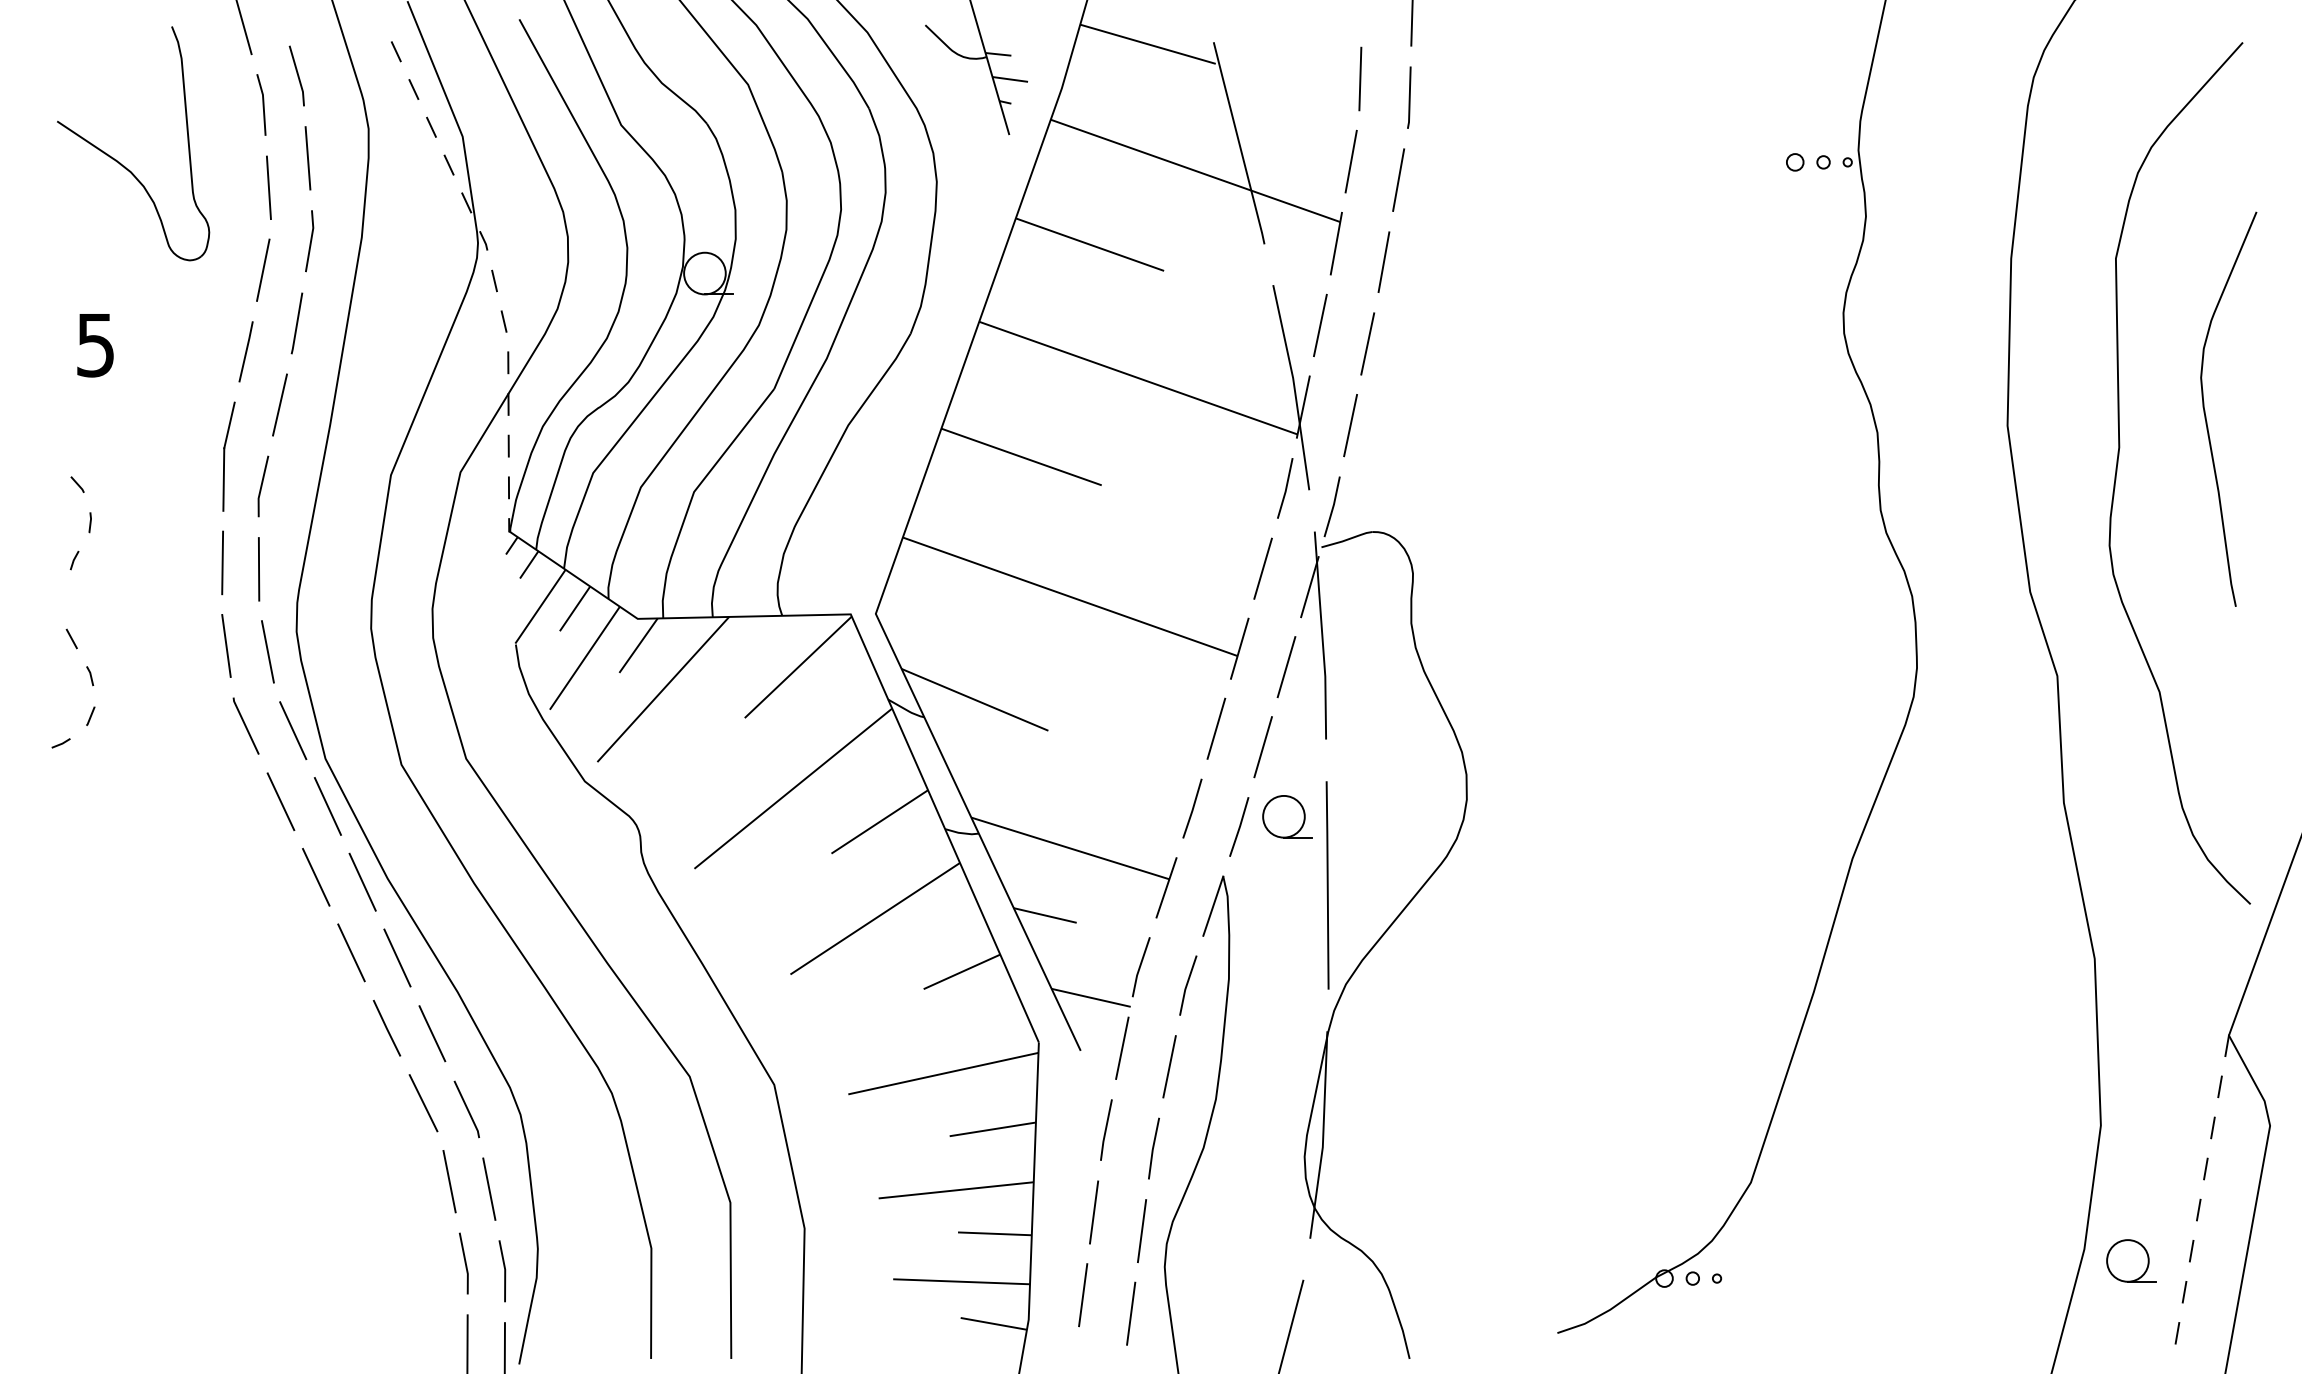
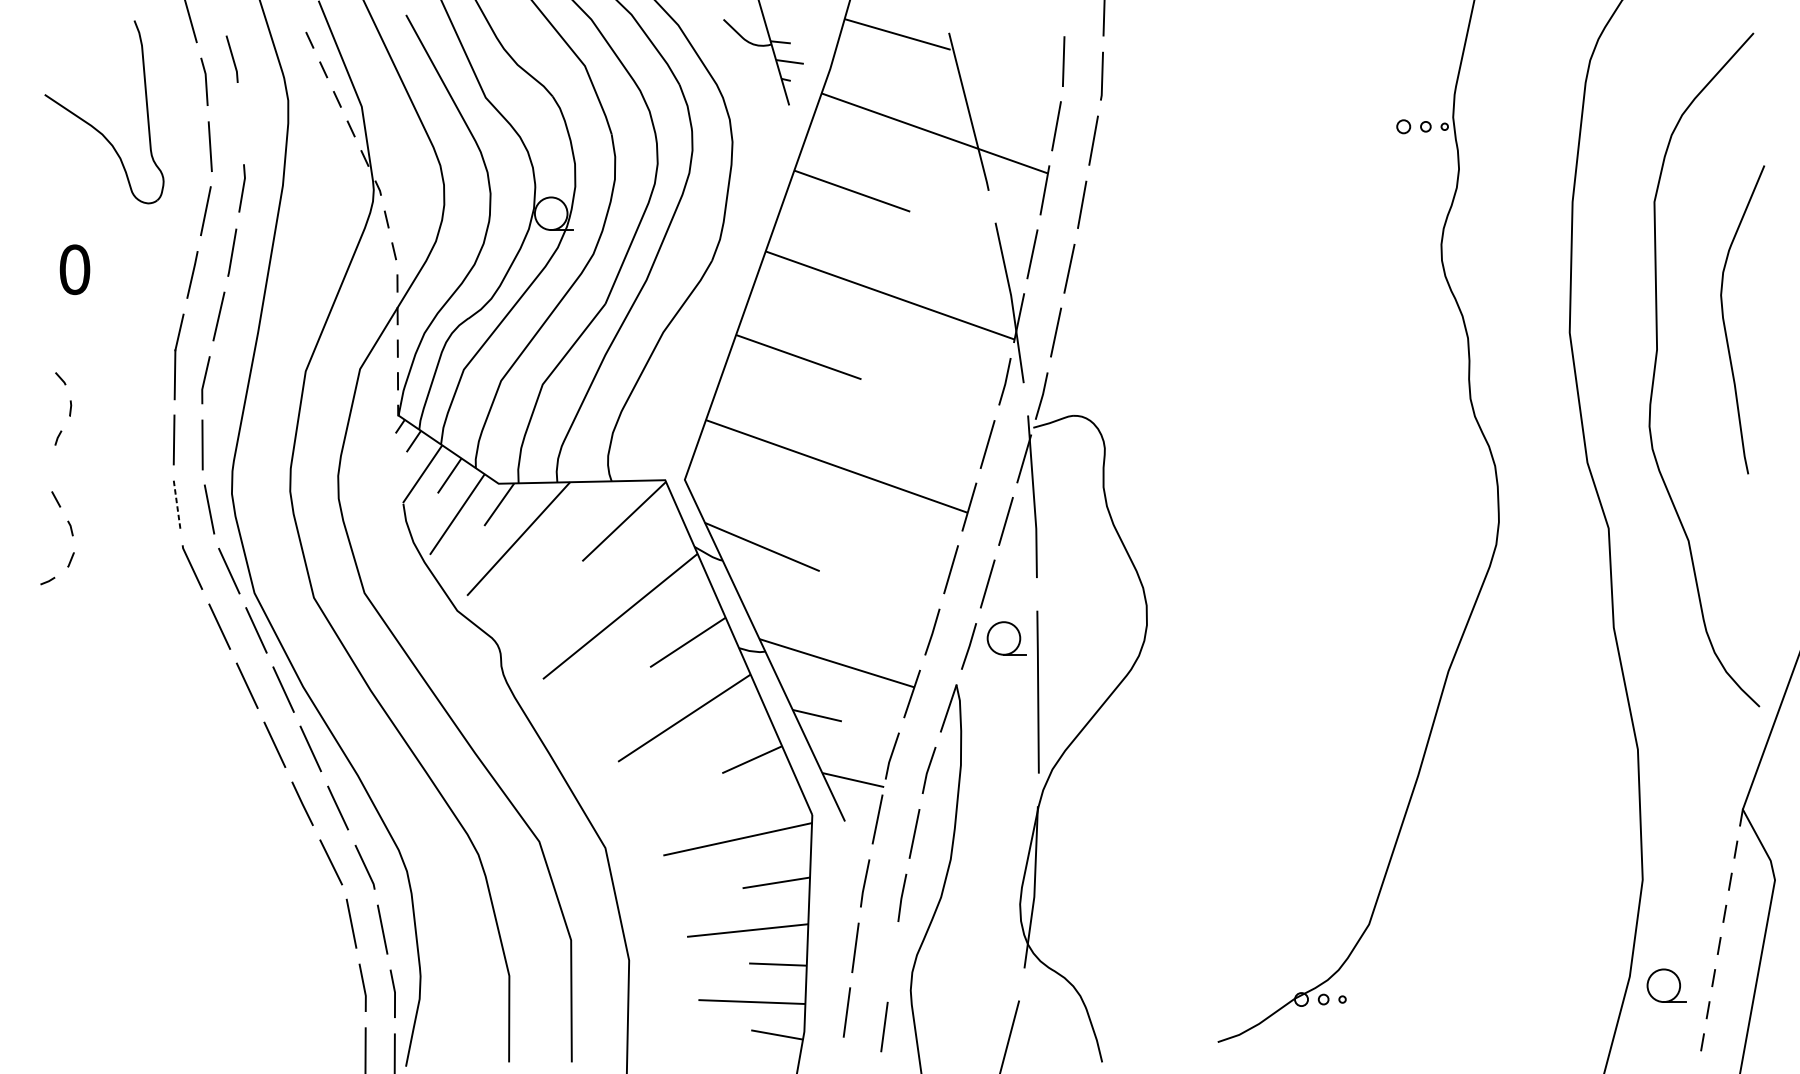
line: (307, 158) -> (240, 123), removed
text: (95, 344) -> (74, 269), 5 -> 0
line: (226, 646) -> (177, 505), solid -> dashed
line: (1141, 1231) -> (892, 962), removed

